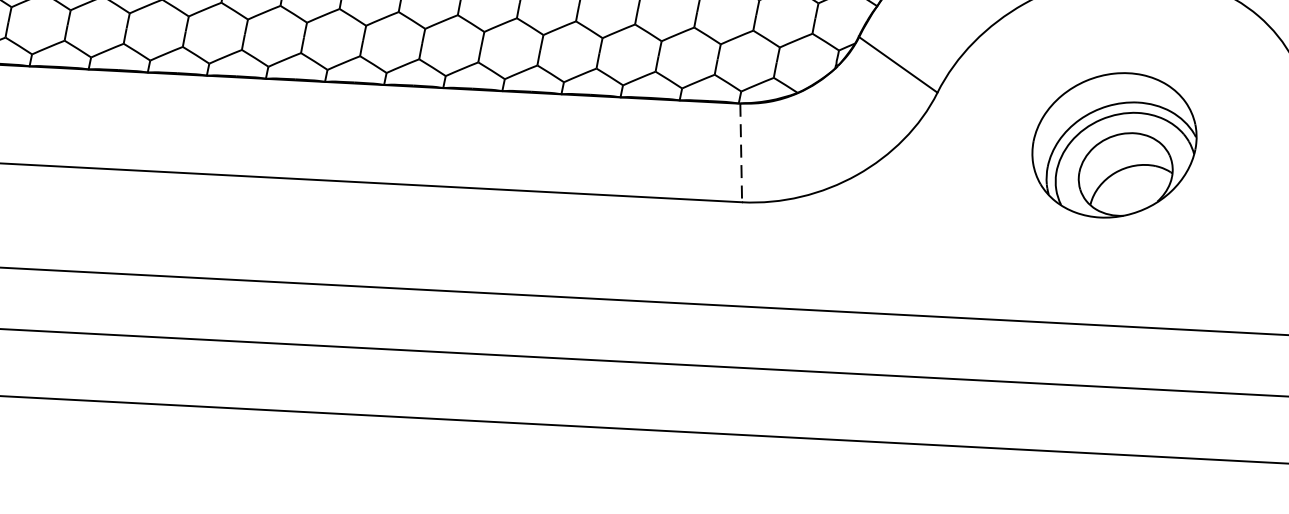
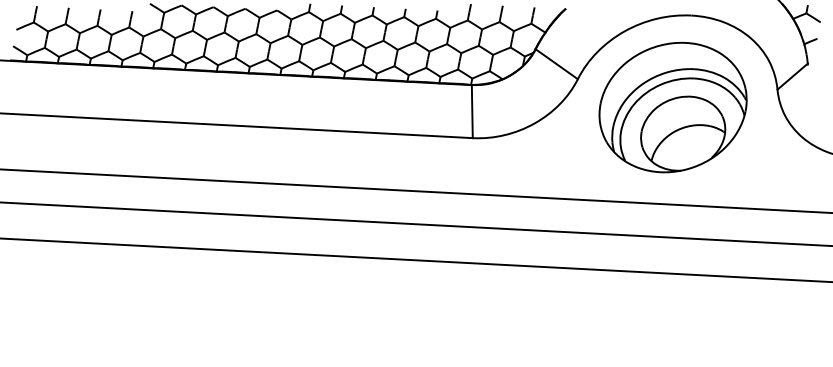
part: (1113, 145) -> (672, 107), size x1.67
line: (741, 154) -> (472, 112), dashed -> solid

